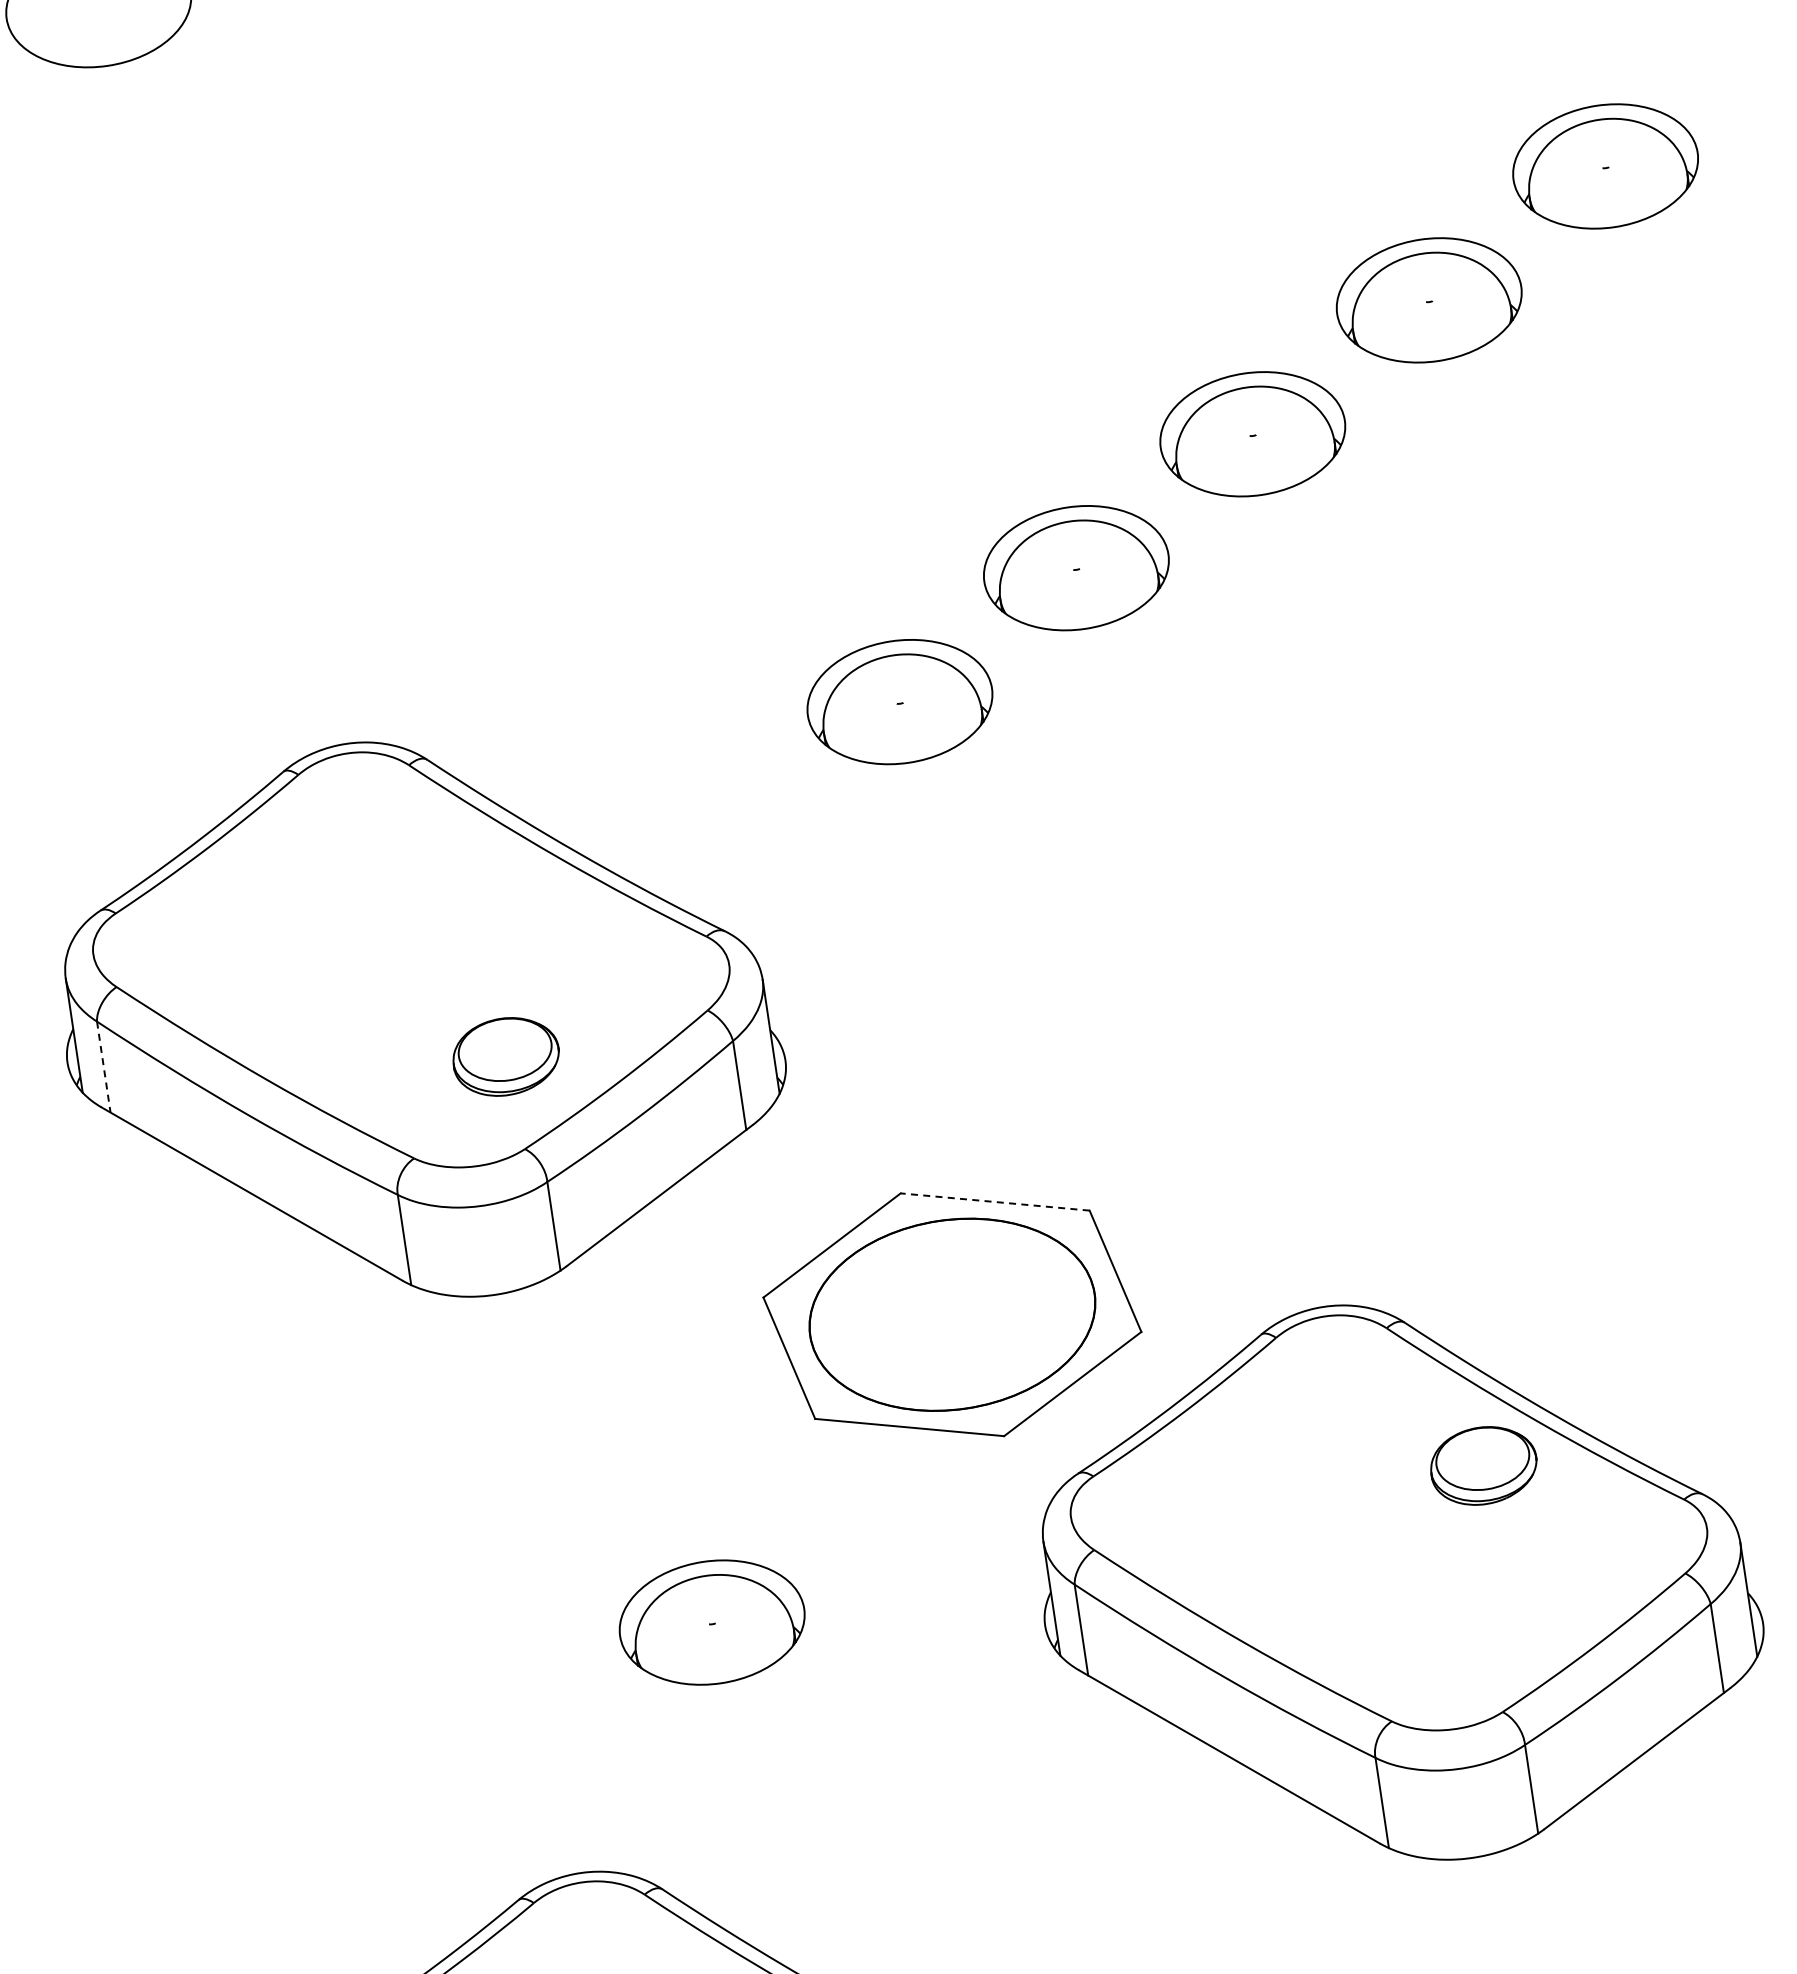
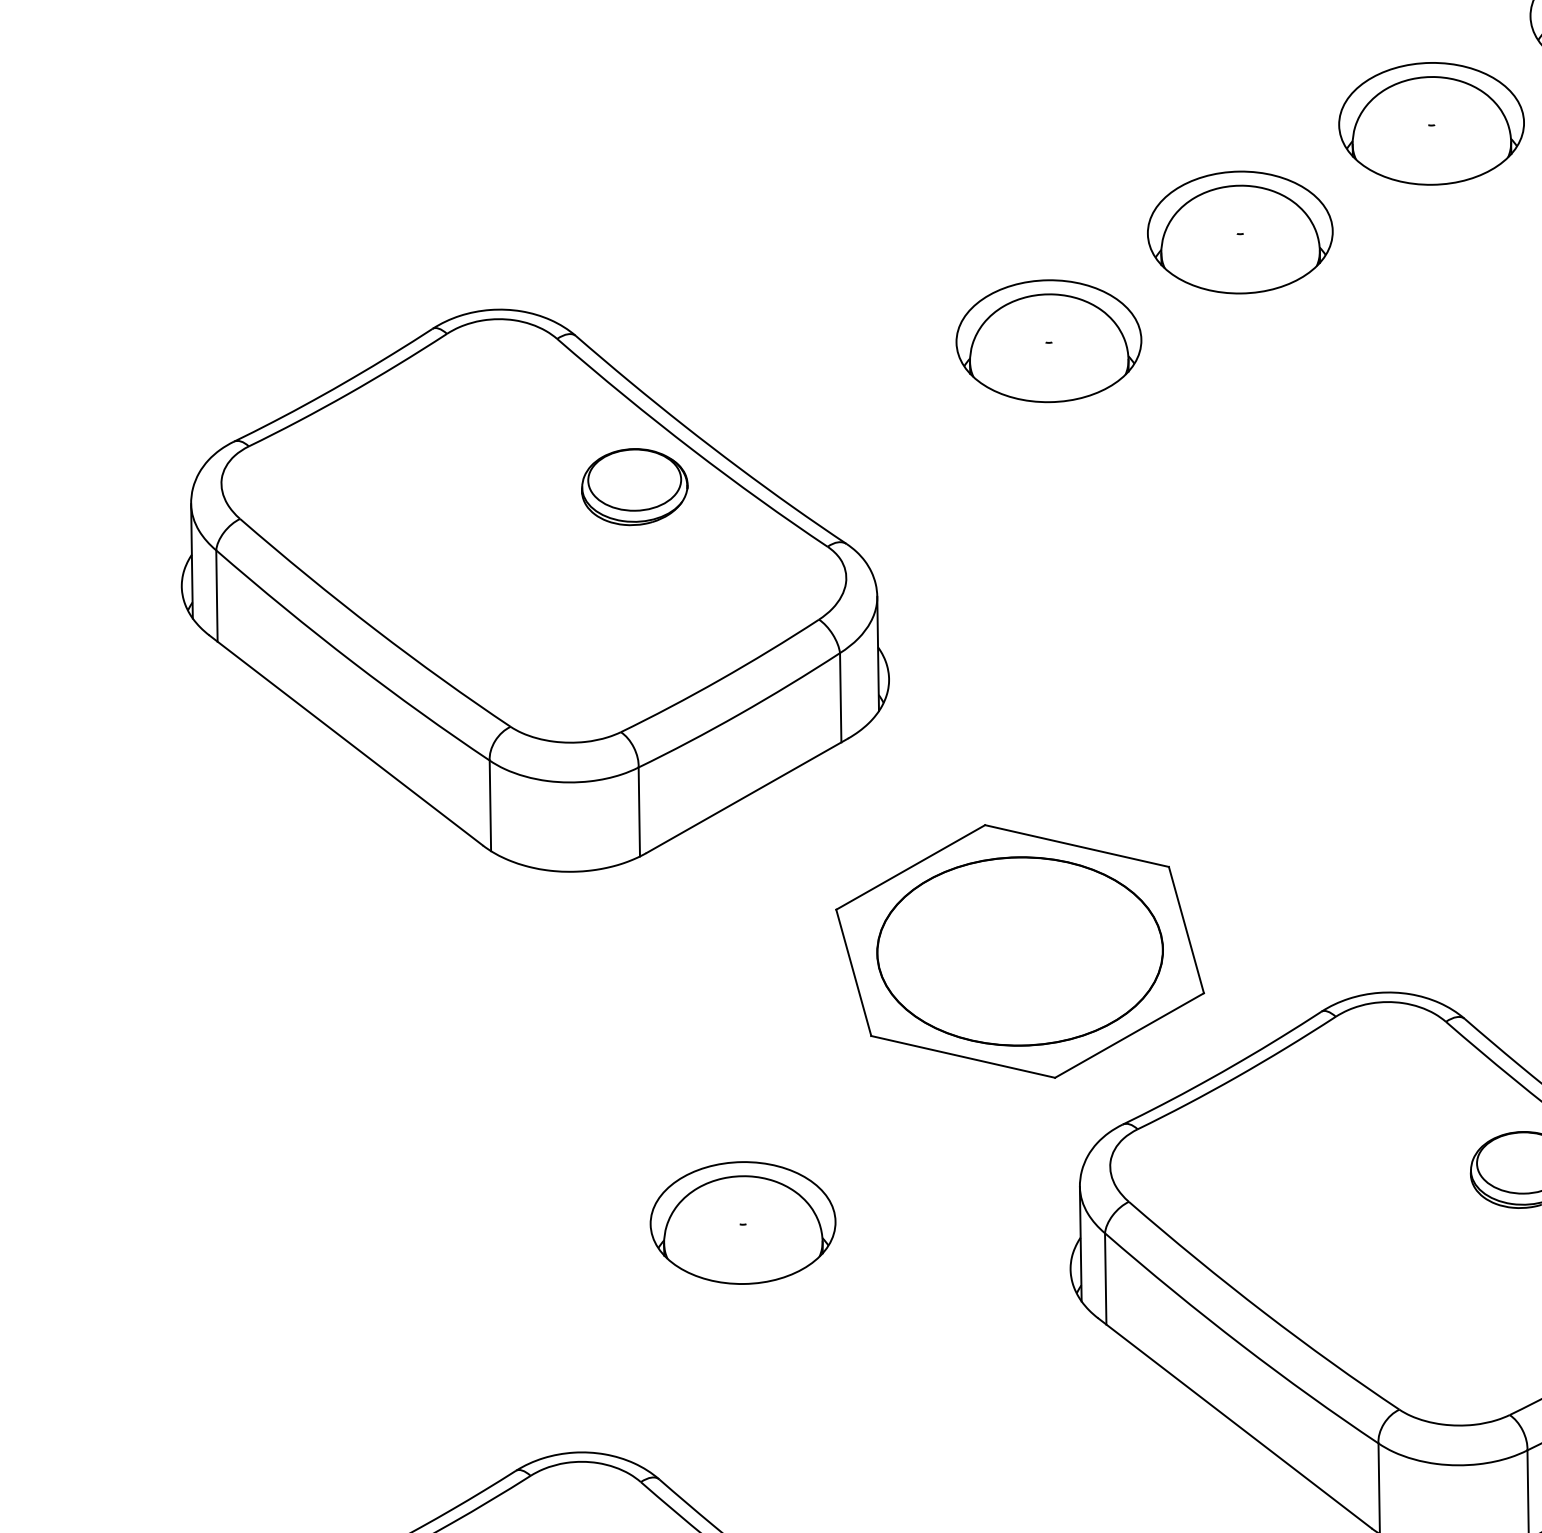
part: (505, 1056) -> (634, 486), moved
line: (103, 1067) -> (216, 596), dashed -> solid
line: (995, 1202) -> (1077, 846), dashed -> solid

